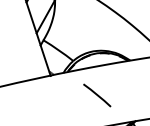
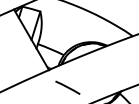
line: (96, 95) -> (67, 87), moved

